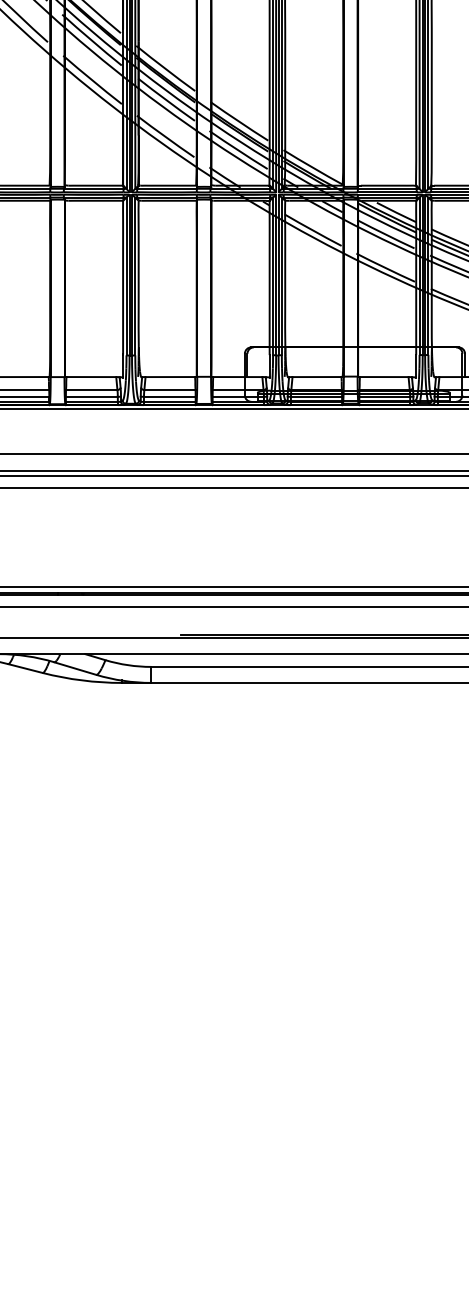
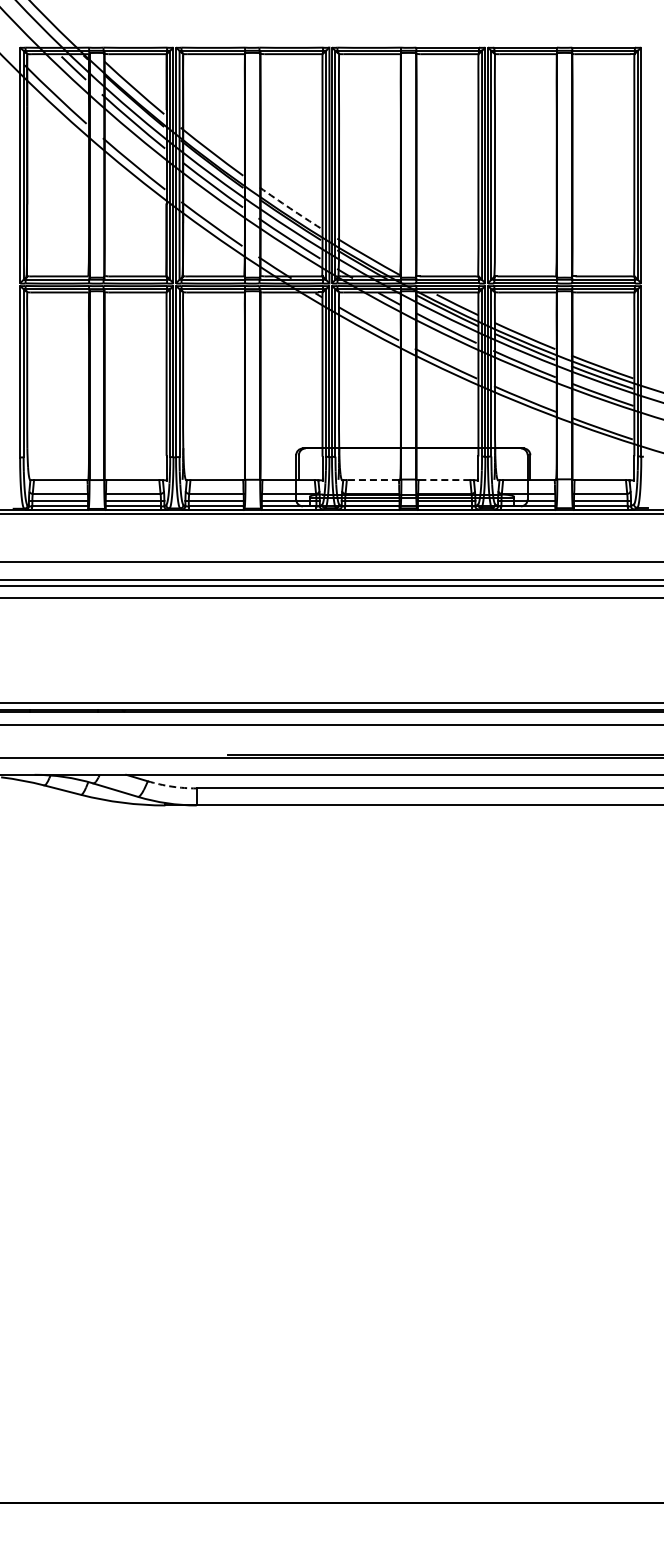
arc: (239, 121) -> (290, 208), solid -> dashed
line: (316, 377) -> (372, 480), solid -> dashed
line: (384, 377) -> (444, 480), solid -> dashed
arc: (128, 665) -> (172, 786), solid -> dashed

